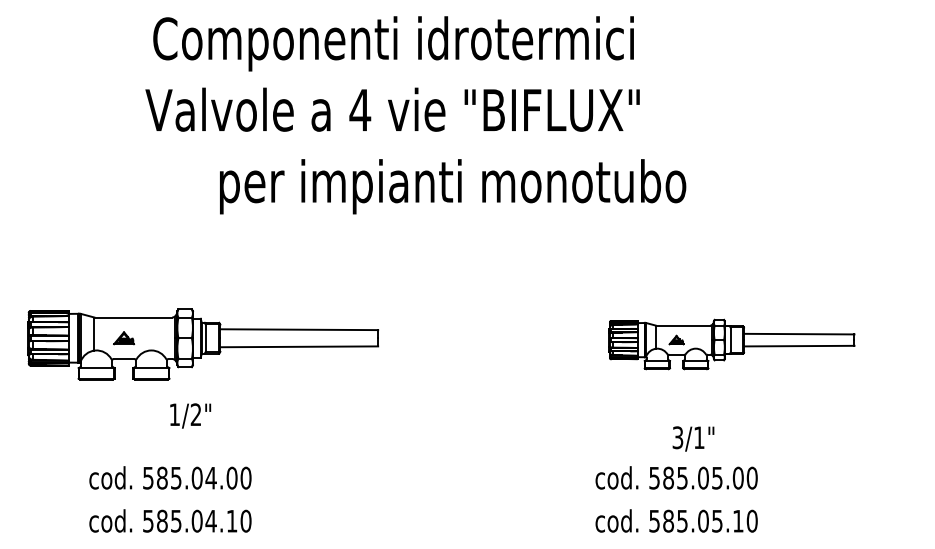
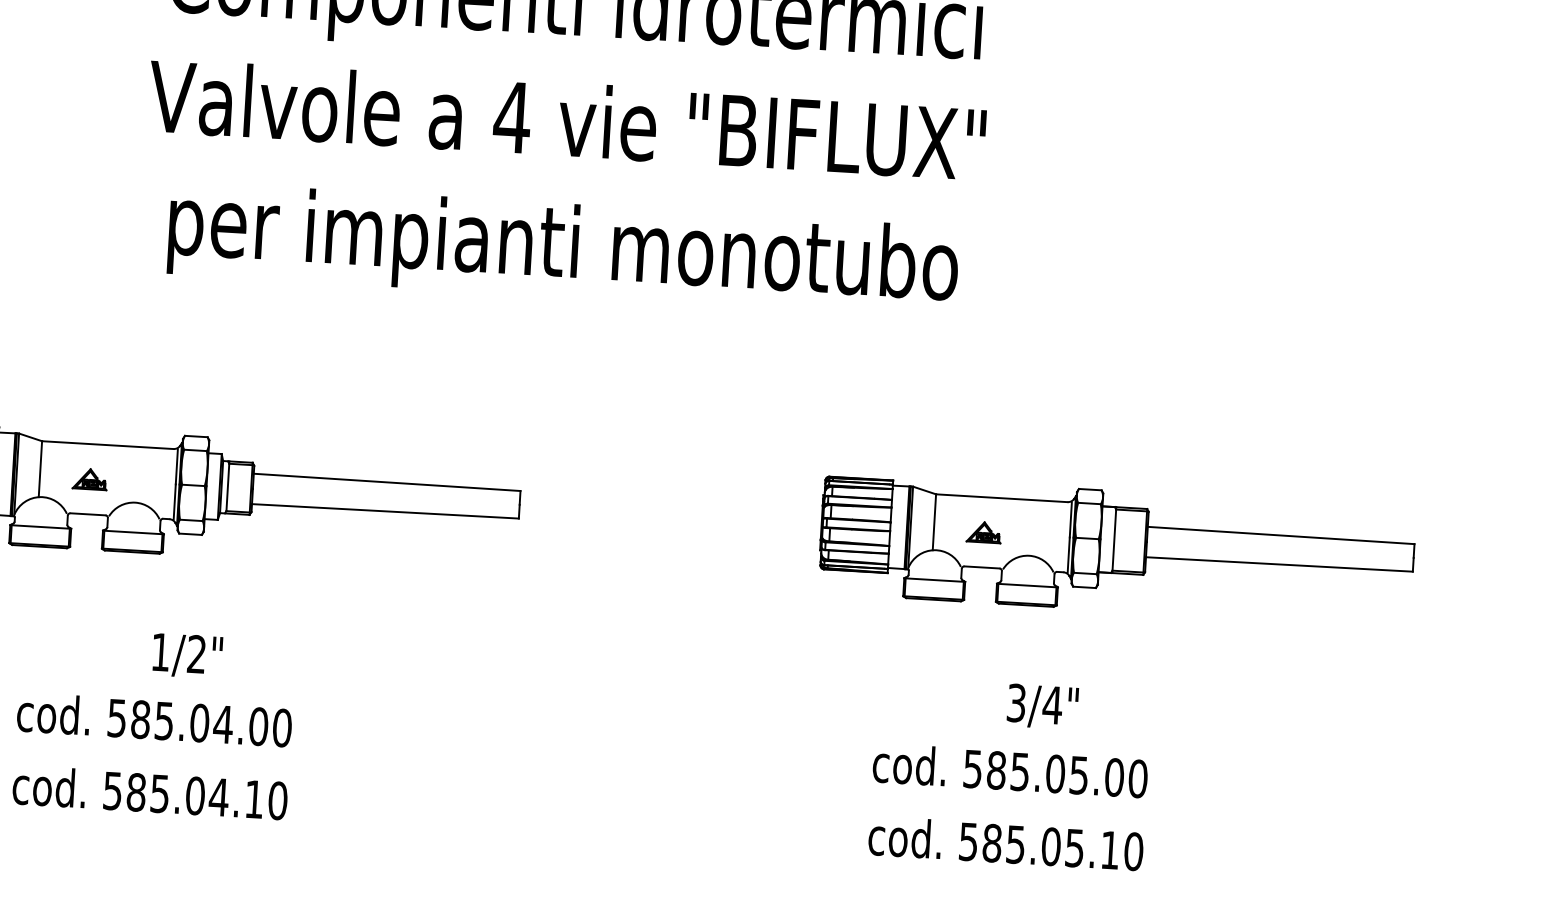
text: (453, 186) -> (564, 249), moved
part: (731, 344) -> (1116, 550), size x1.43
text: (190, 415) -> (187, 655), moved
text: (699, 437) -> (1052, 704), 3/1" -> 3/4"

